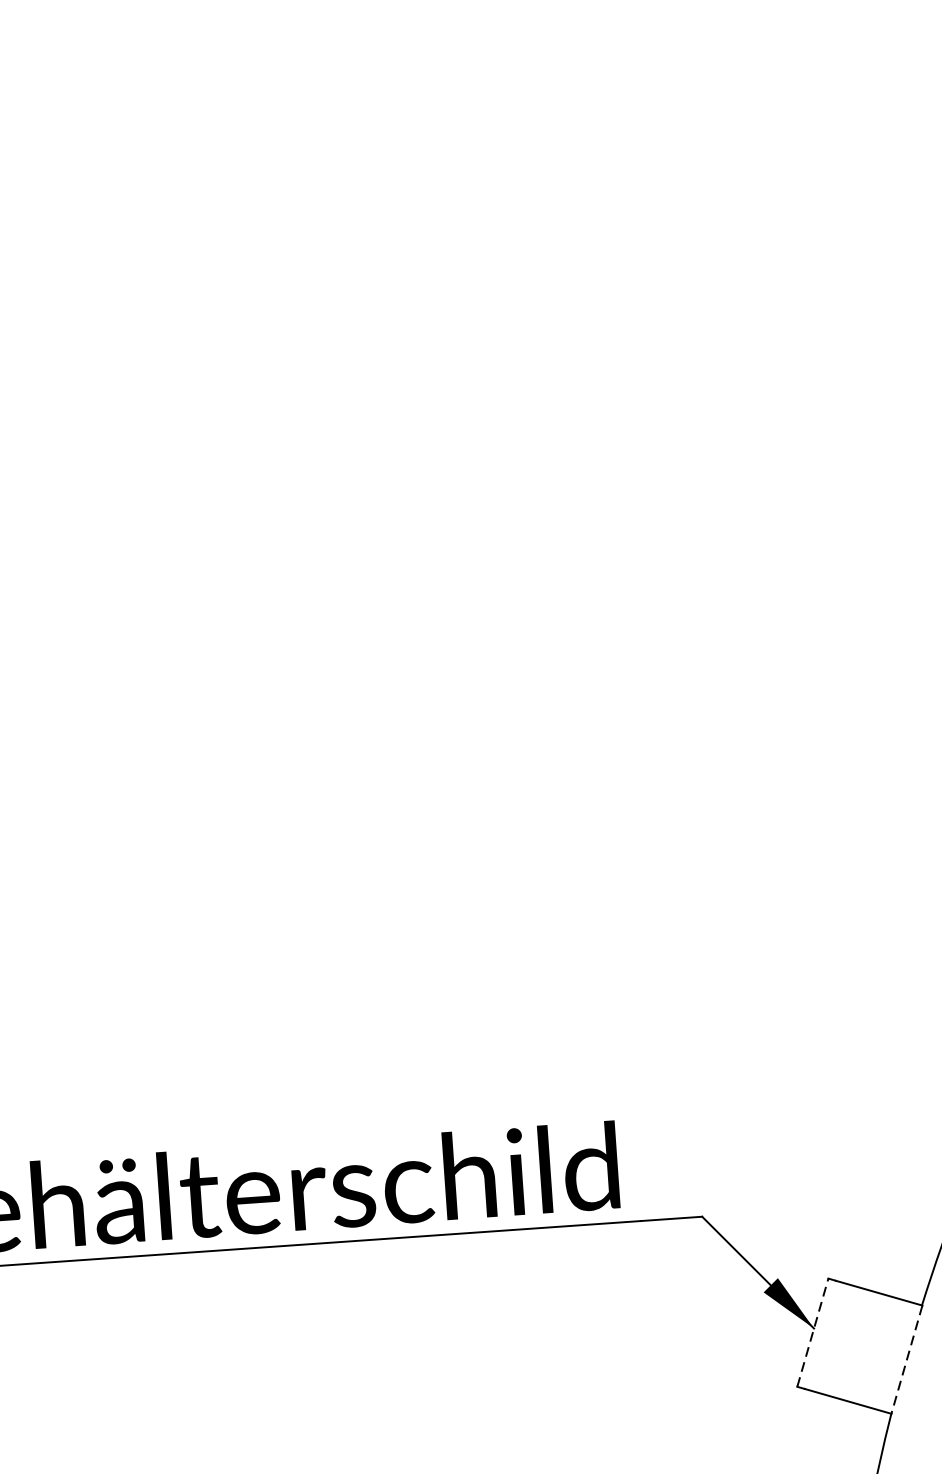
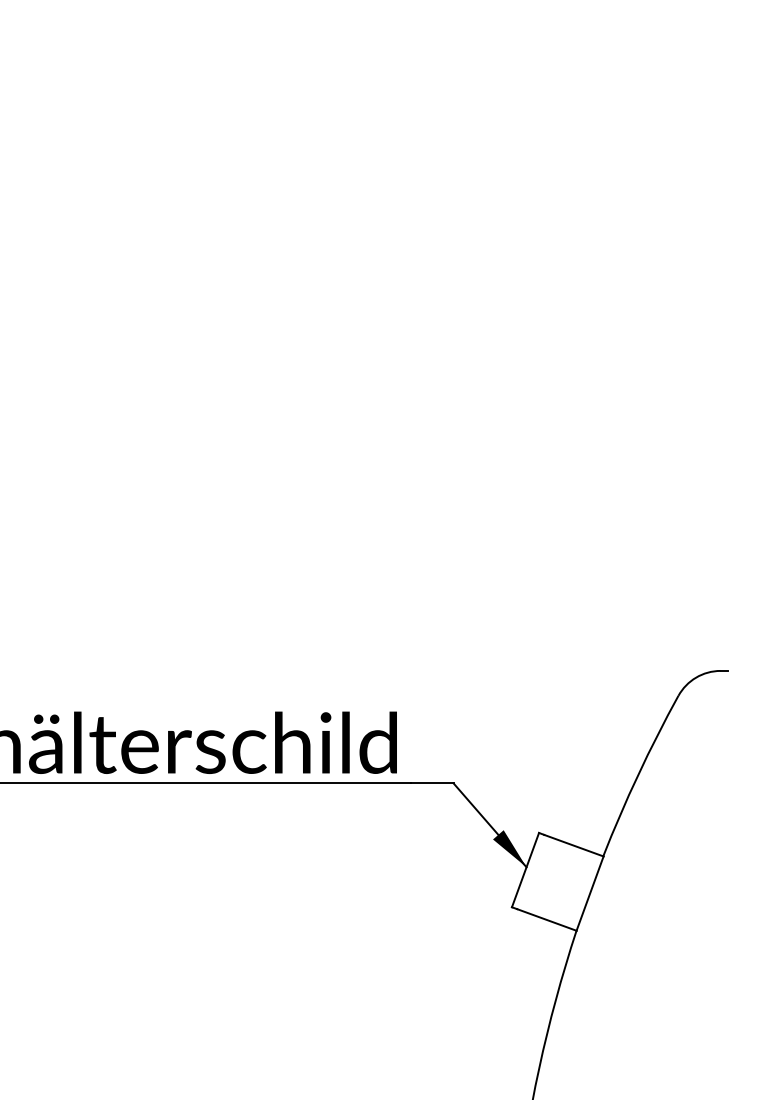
line: (812, 1333) -> (525, 870), dashed -> solid
line: (907, 1359) -> (590, 893), dashed -> solid

